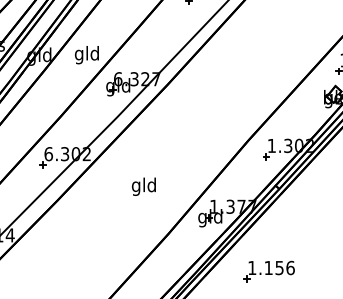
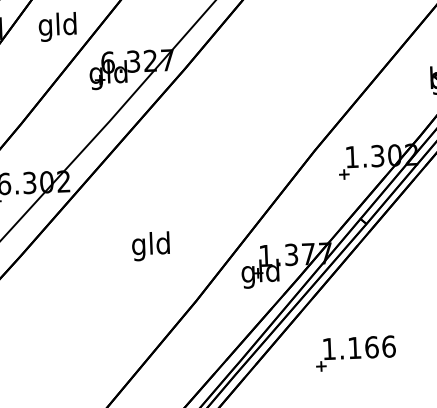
text: (143, 186) -> (150, 245), moved
text: (279, 267) -> (371, 346), 1.156 -> 1.166

